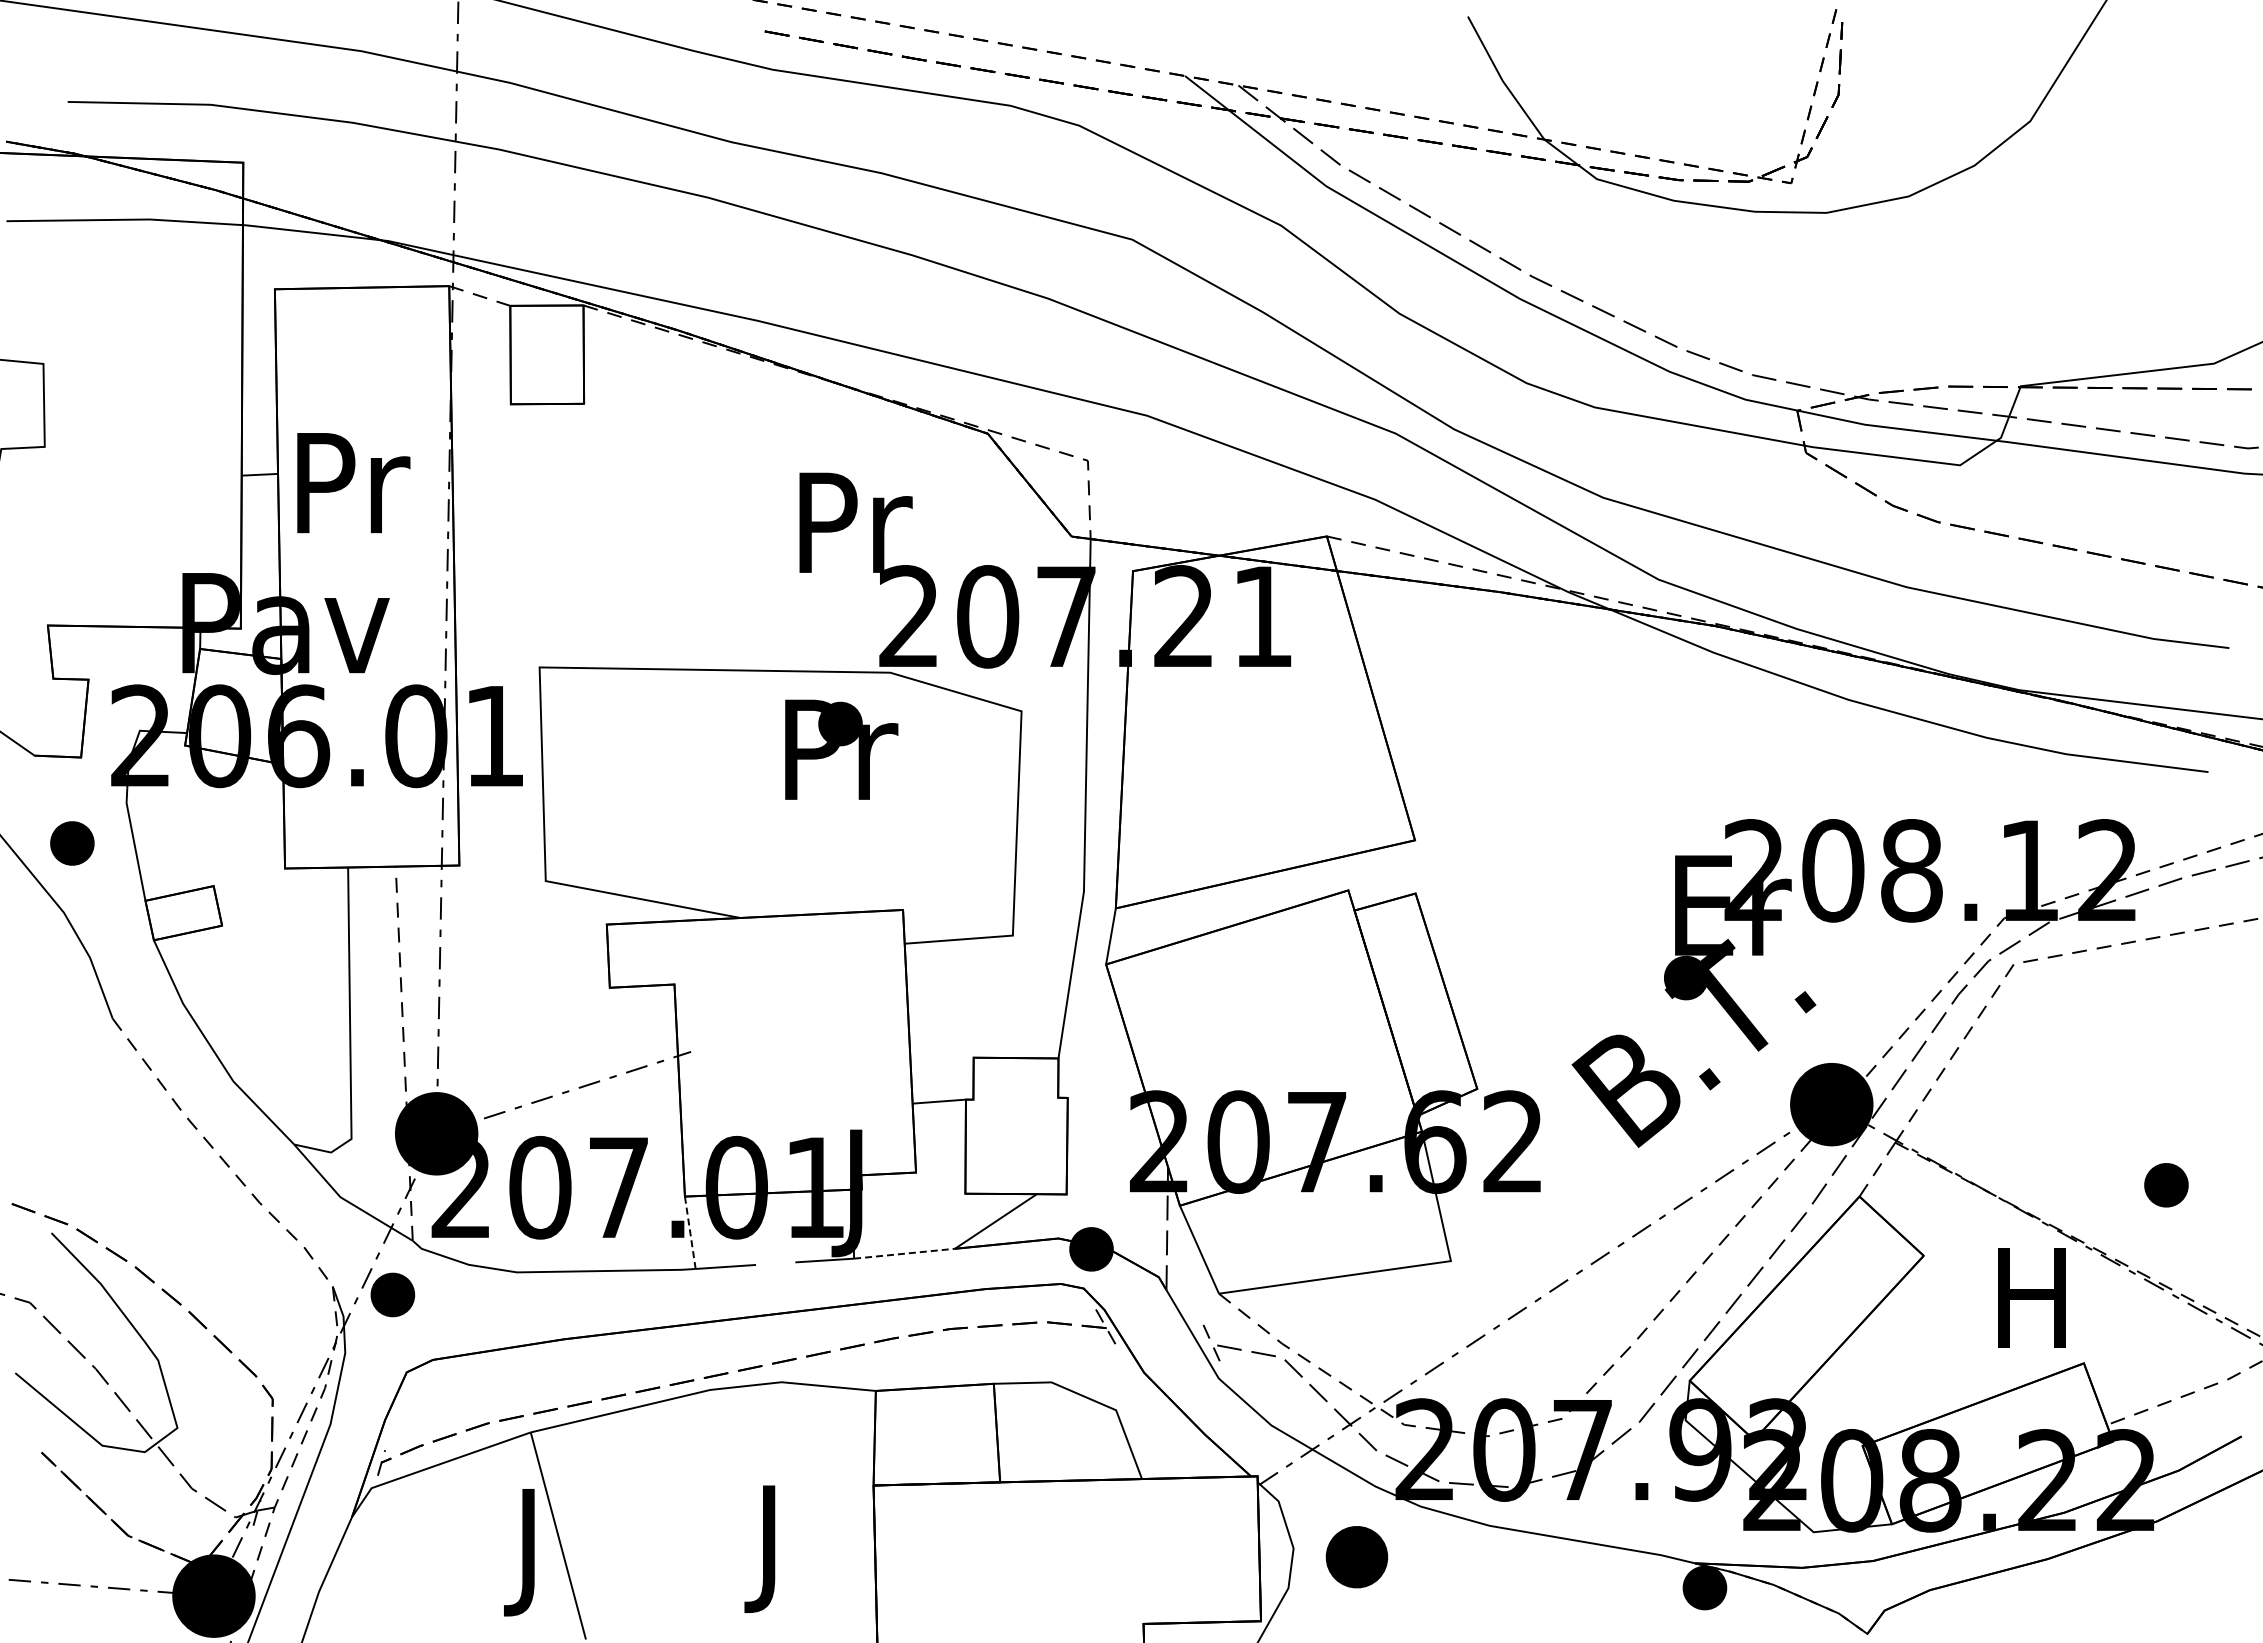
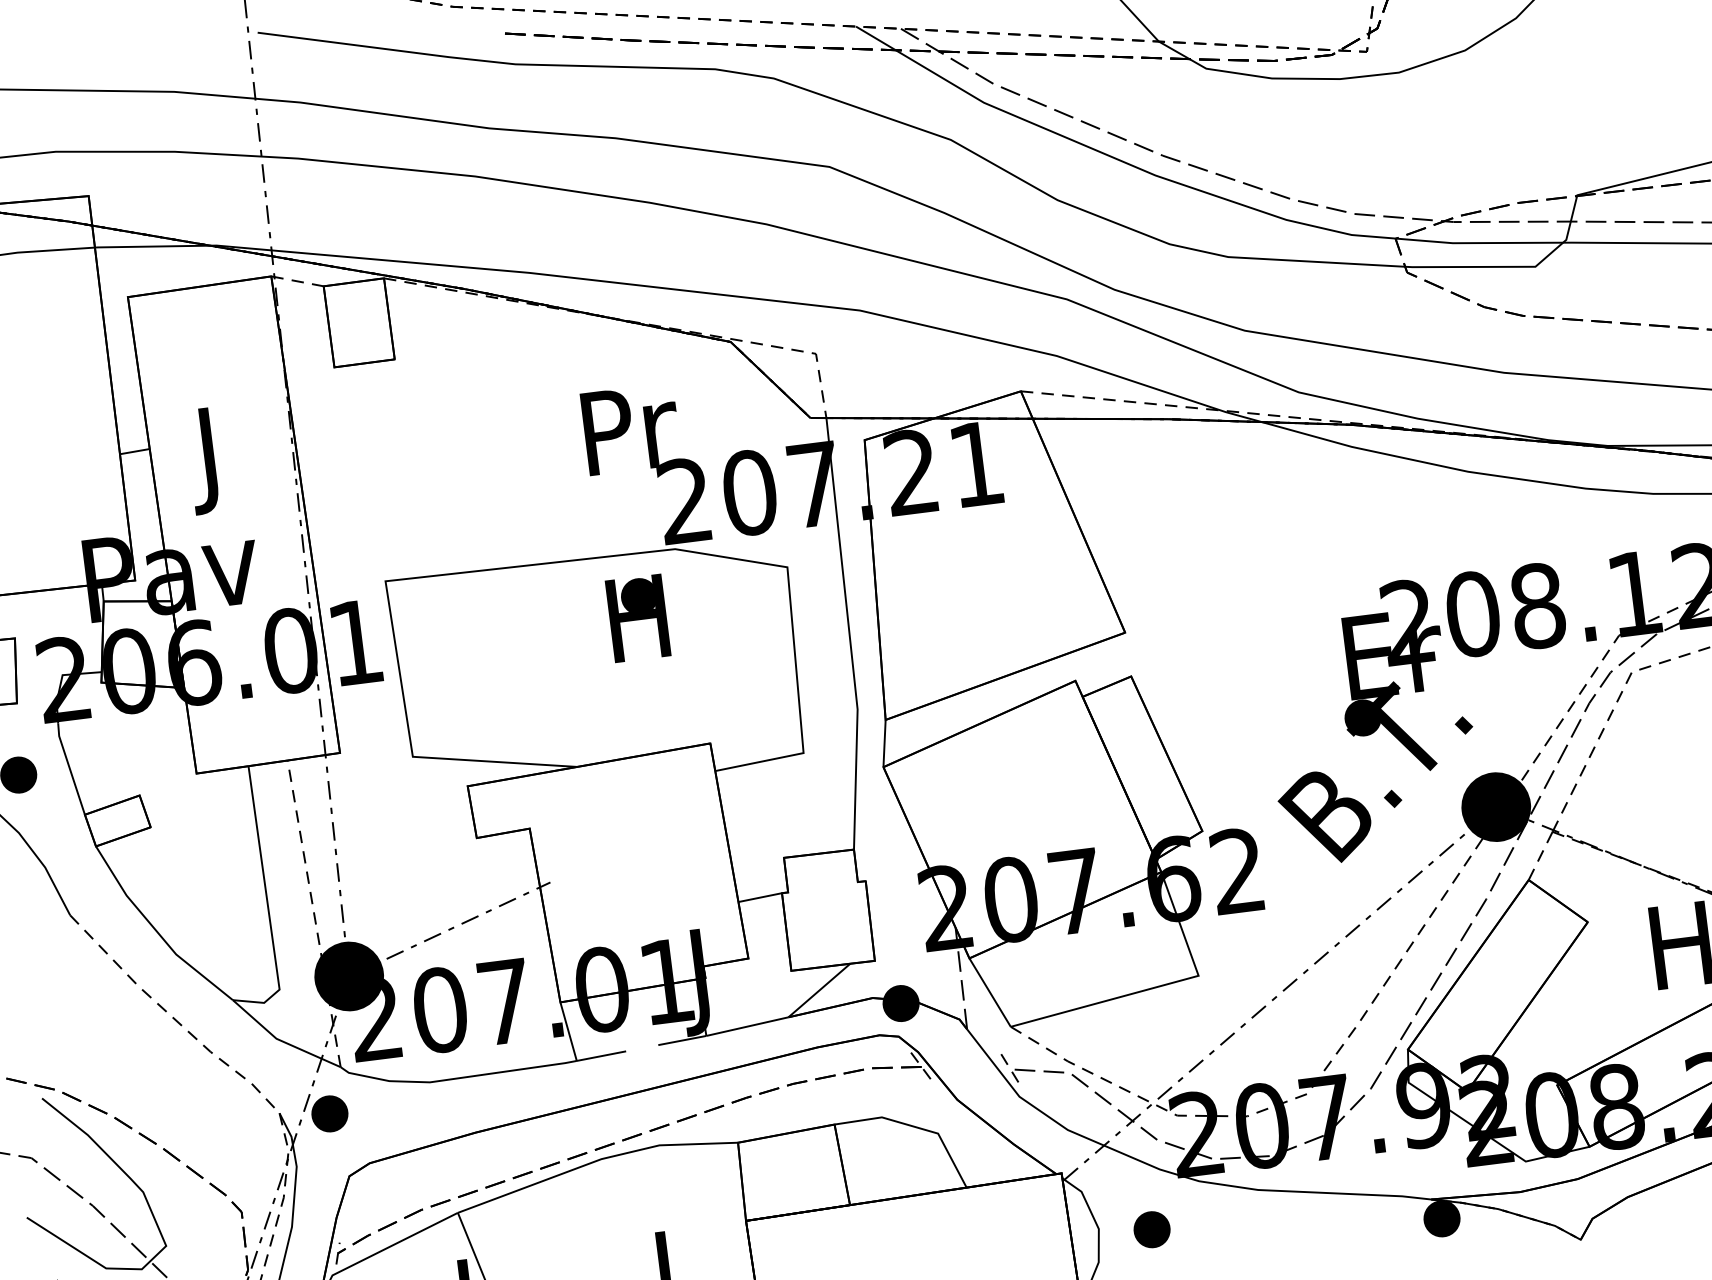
text: (353, 496) -> (214, 459), Pr -> J
text: (841, 749) -> (642, 617), Pr -> H
line: (690, 1232) -> (568, 1031), dashed -> solid
line: (904, 1253) -> (747, 1026), dashed -> solid
part: (1357, 1557) -> (1152, 1229), size x0.71

